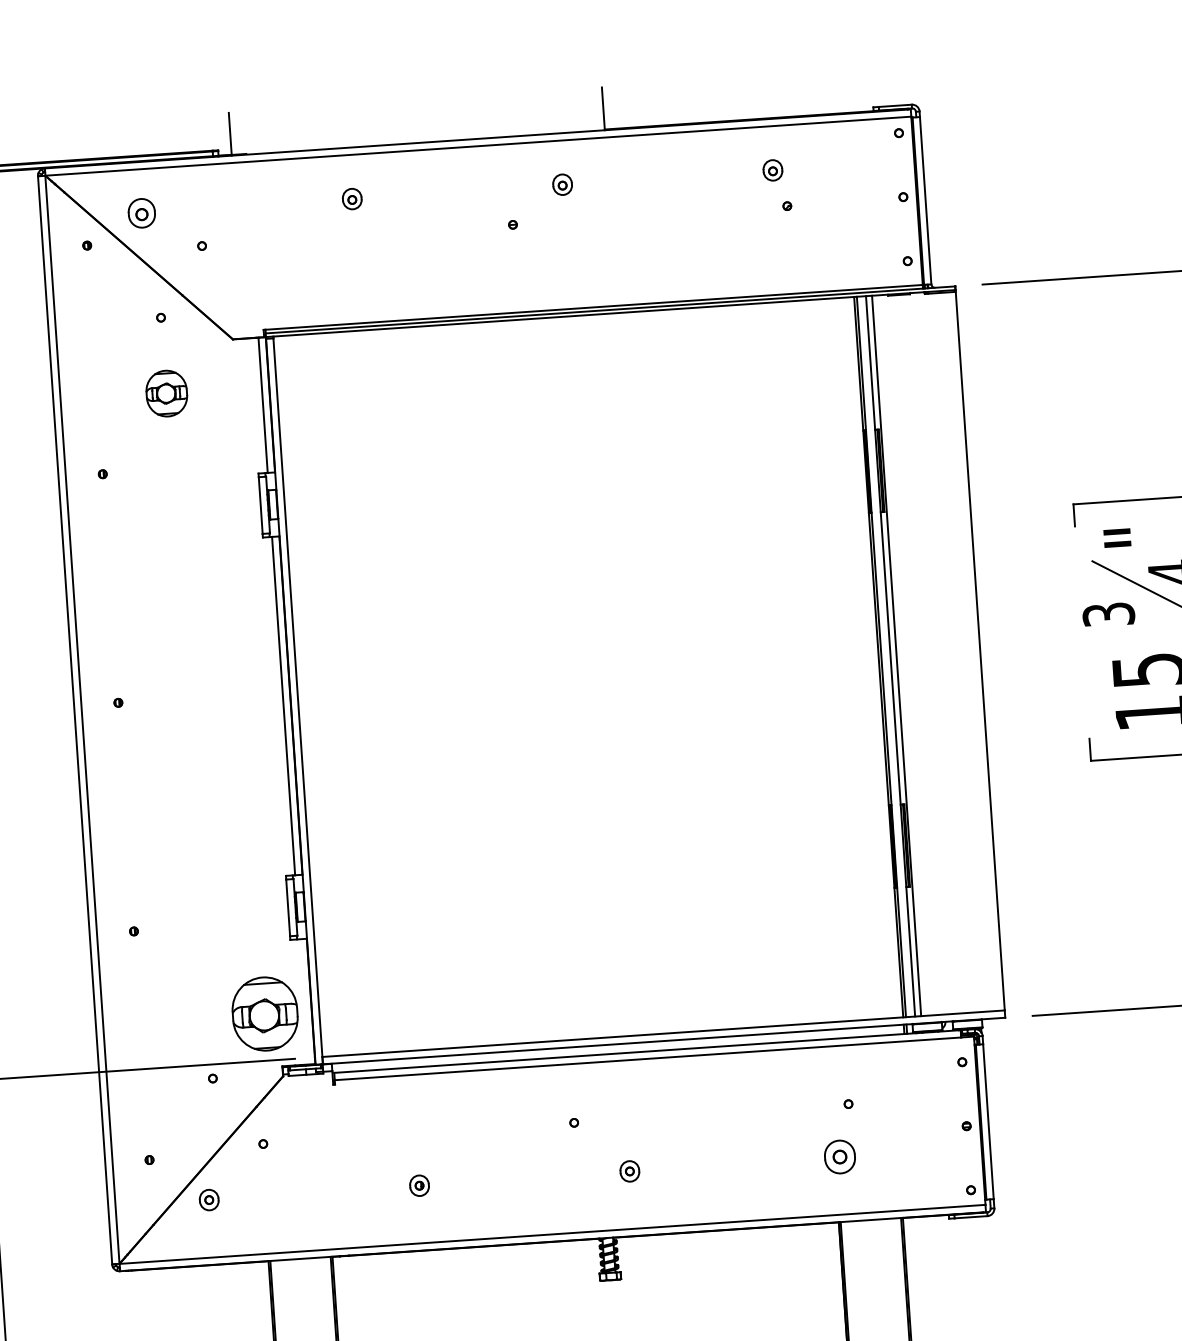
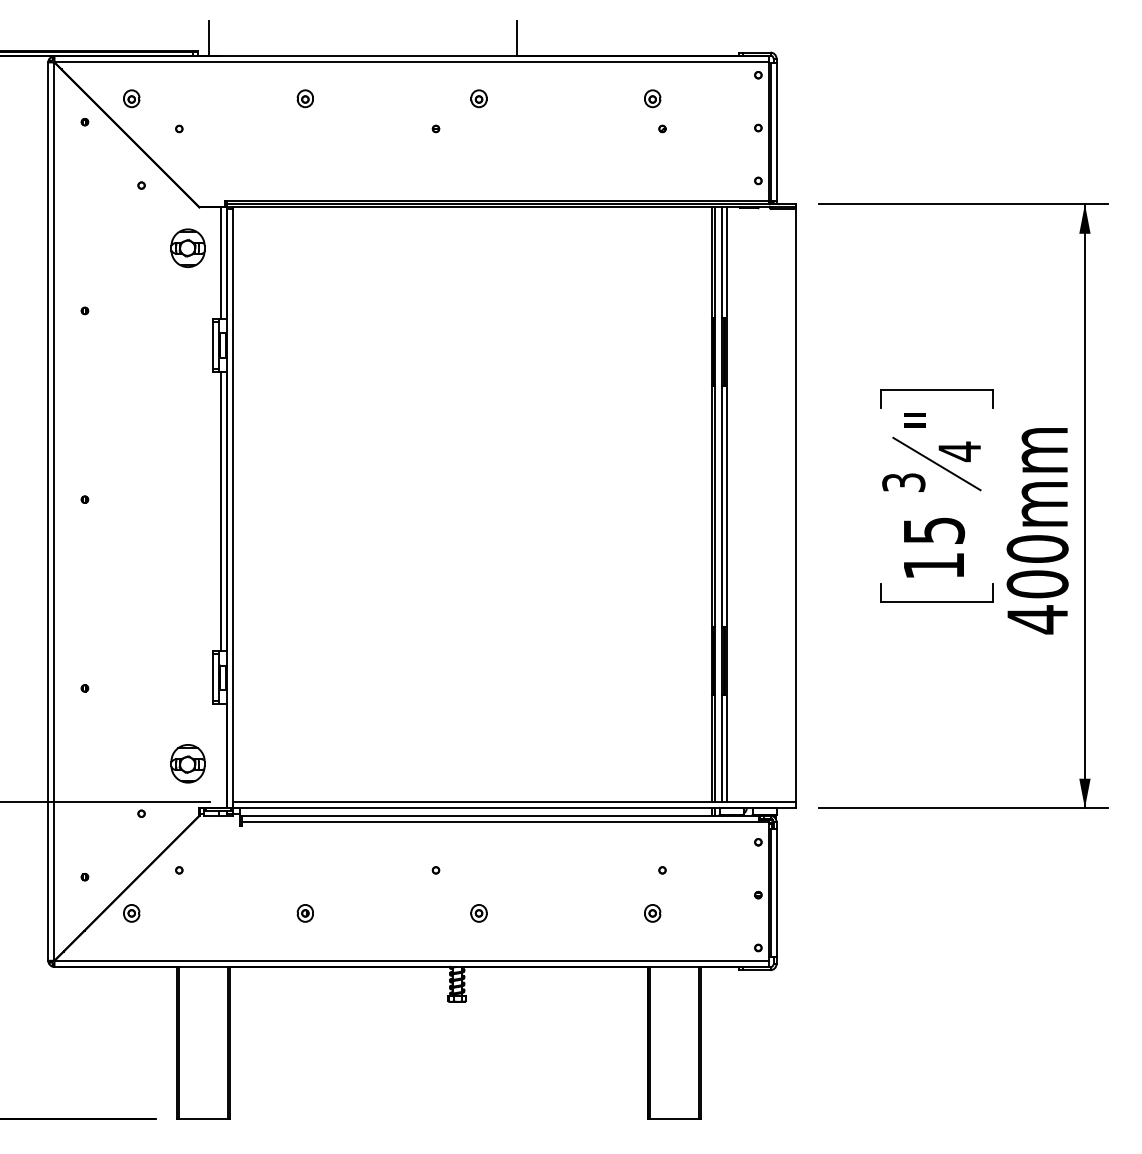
part: (141, 213) -> (131, 98), size x0.71
part: (166, 392) -> (187, 247), moved
part: (264, 1013) -> (187, 763), size x0.62
part: (839, 1157) -> (652, 913), size x0.62

